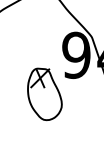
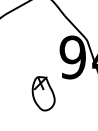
part: (44, 94) -> (43, 93), size x0.7

